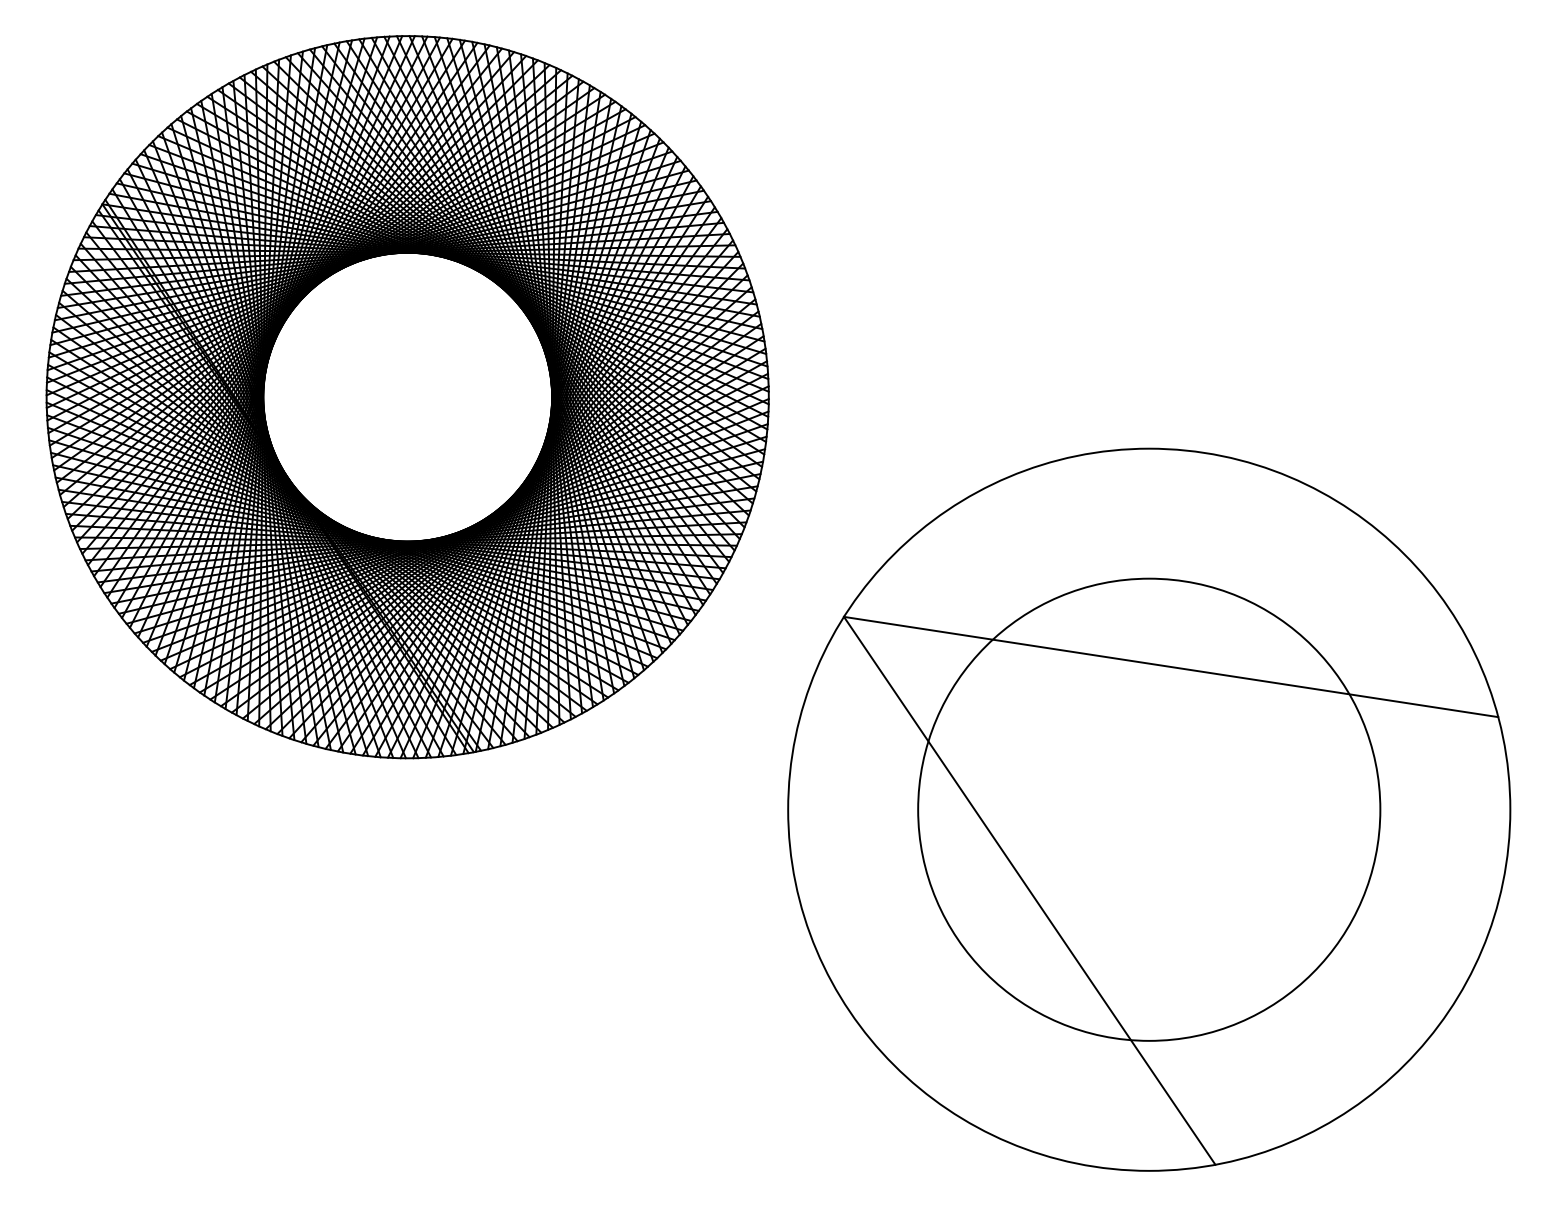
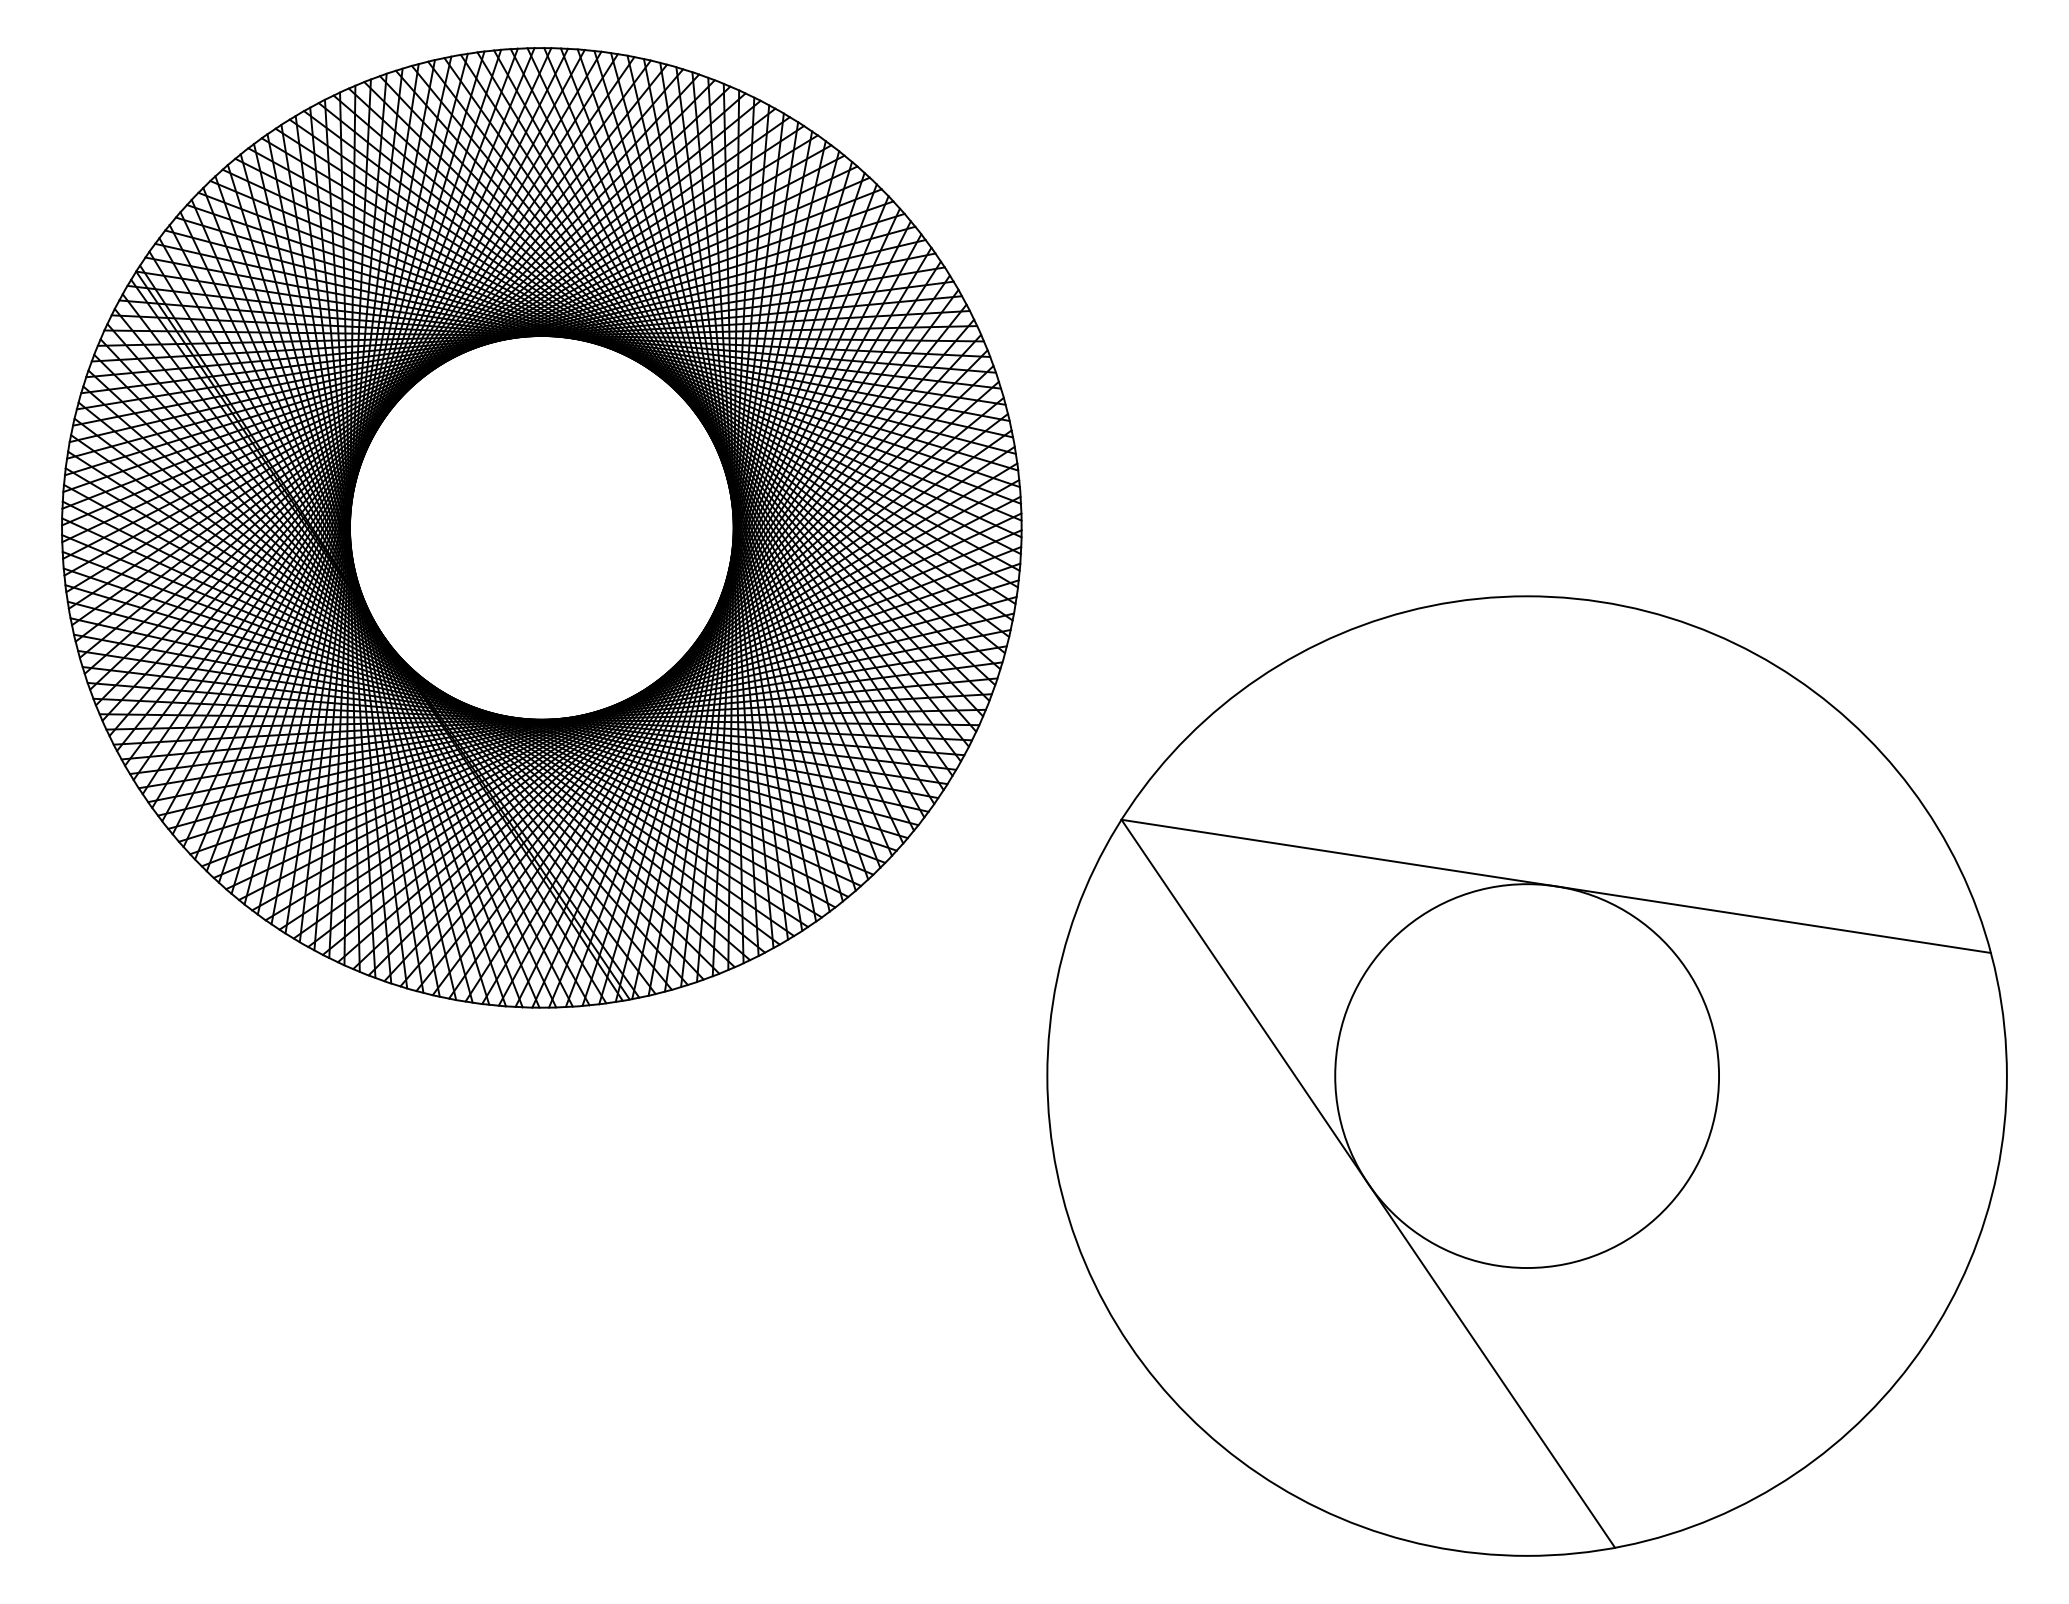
circle: (1149, 810) -> (1527, 1076), size x0.62

